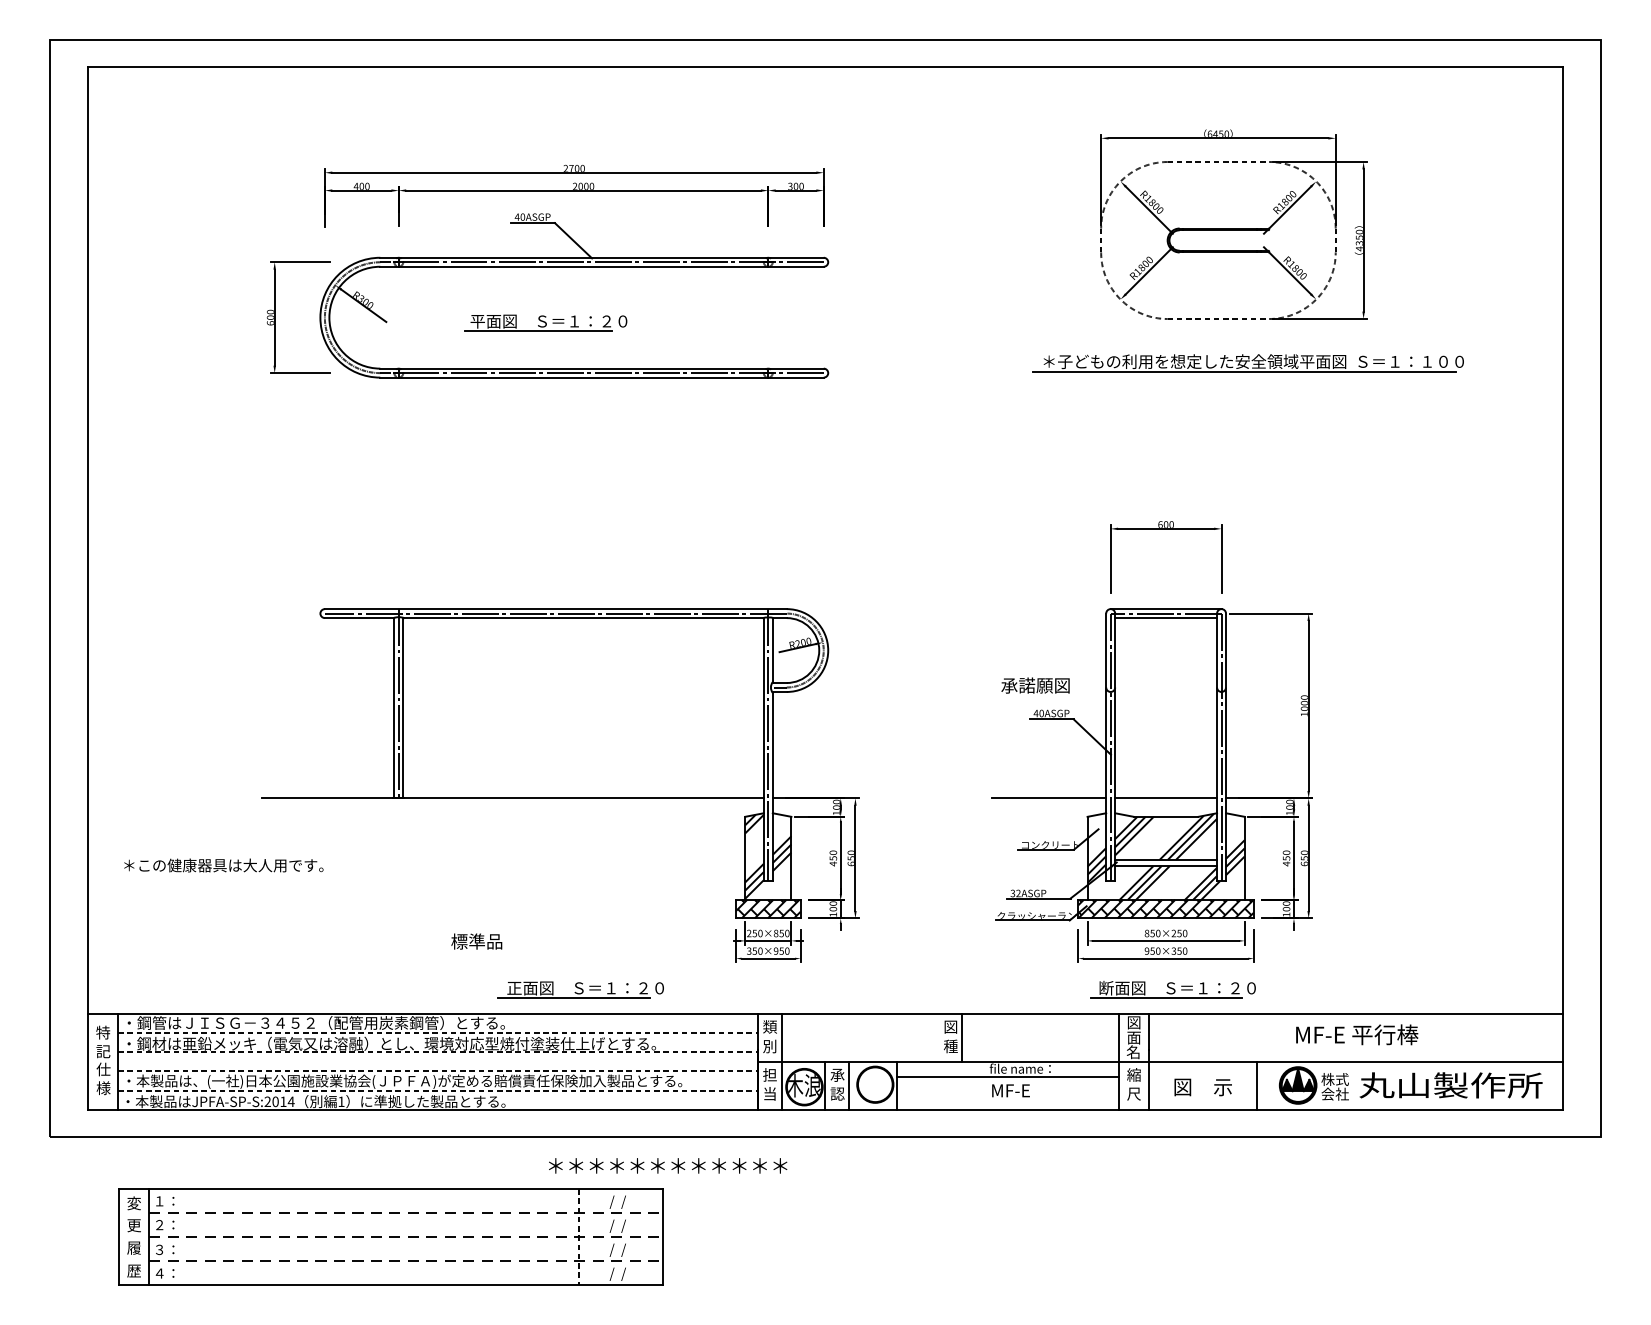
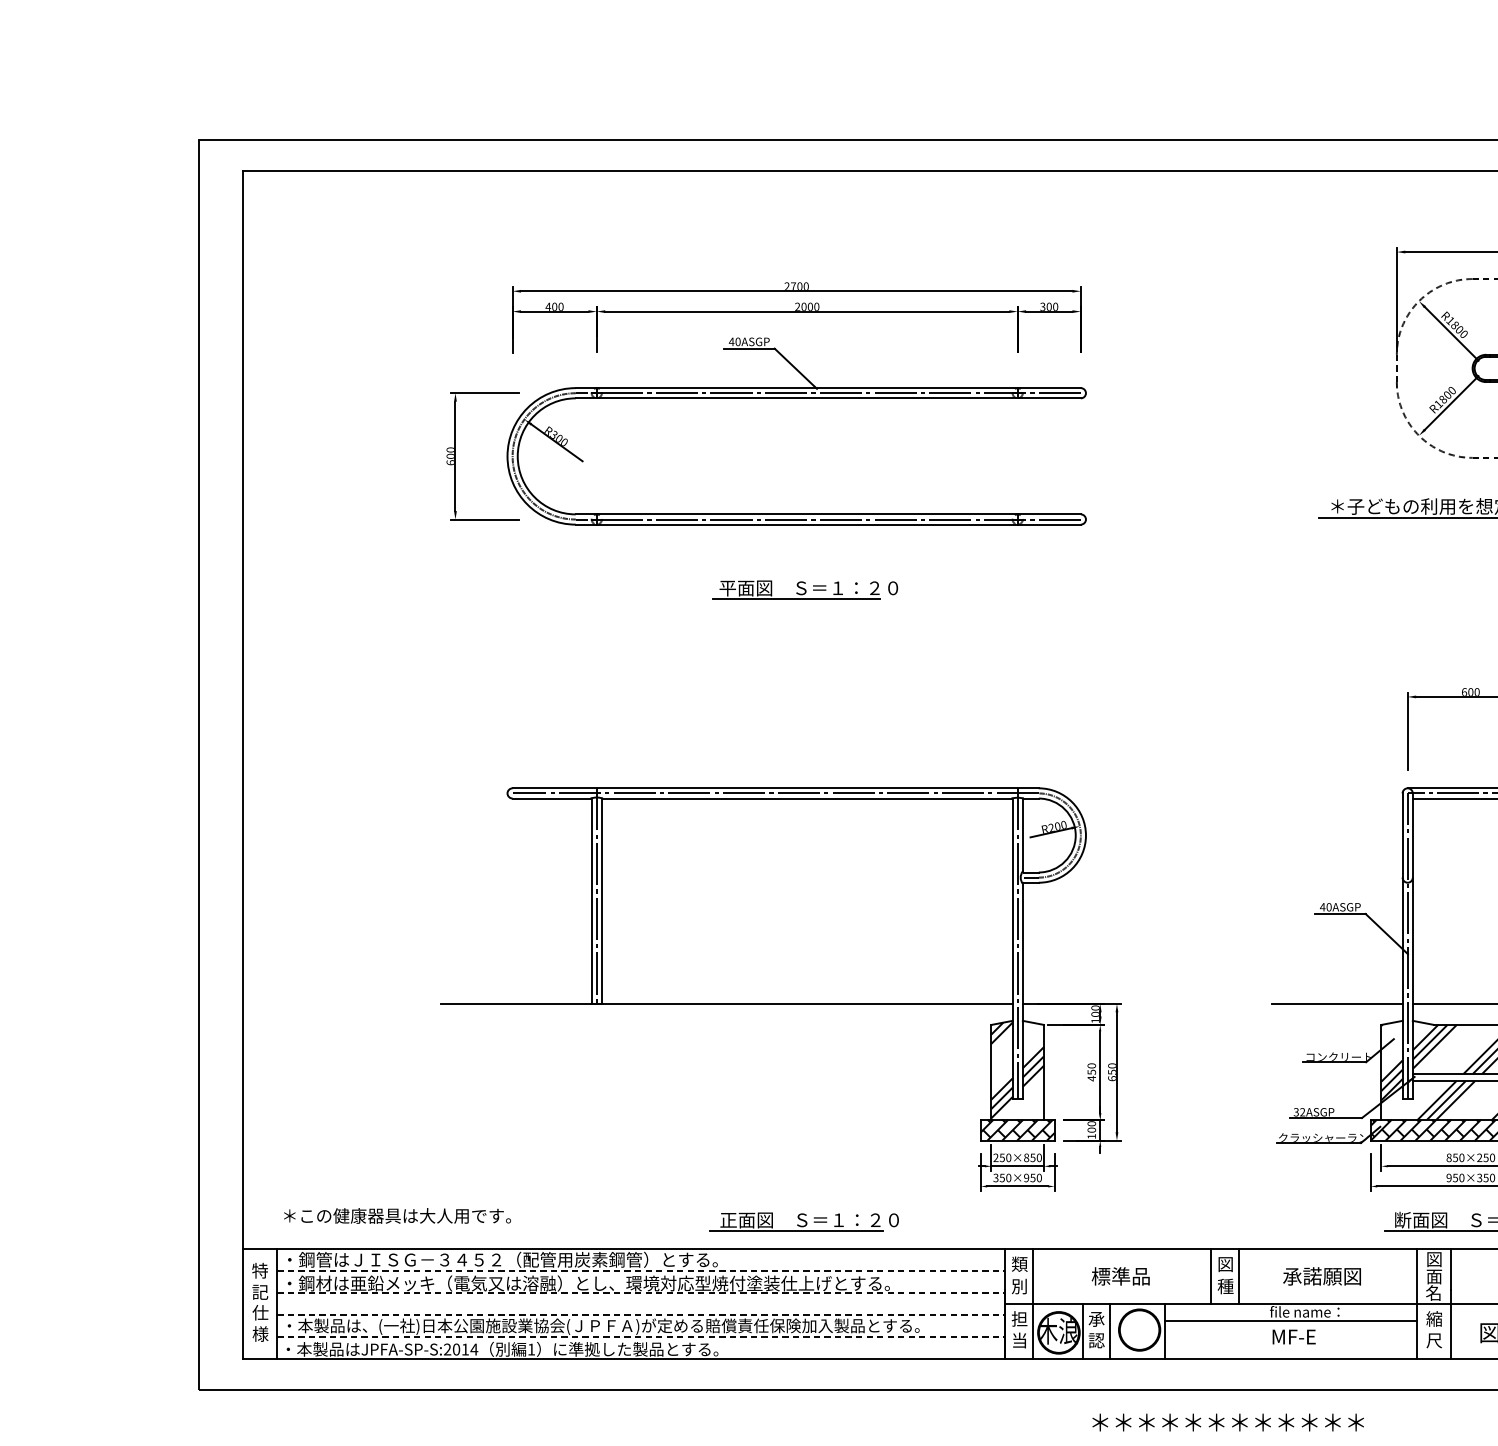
part: (545, 322) -> (804, 589), moved
text: (1035, 685) -> (1322, 1276), moved
text: (223, 865) -> (397, 1215), moved
text: (476, 941) -> (1120, 1276), moved
line: (938, 1037) -> (1211, 1276), added
text: (668, 1165) -> (1228, 1422), moved

